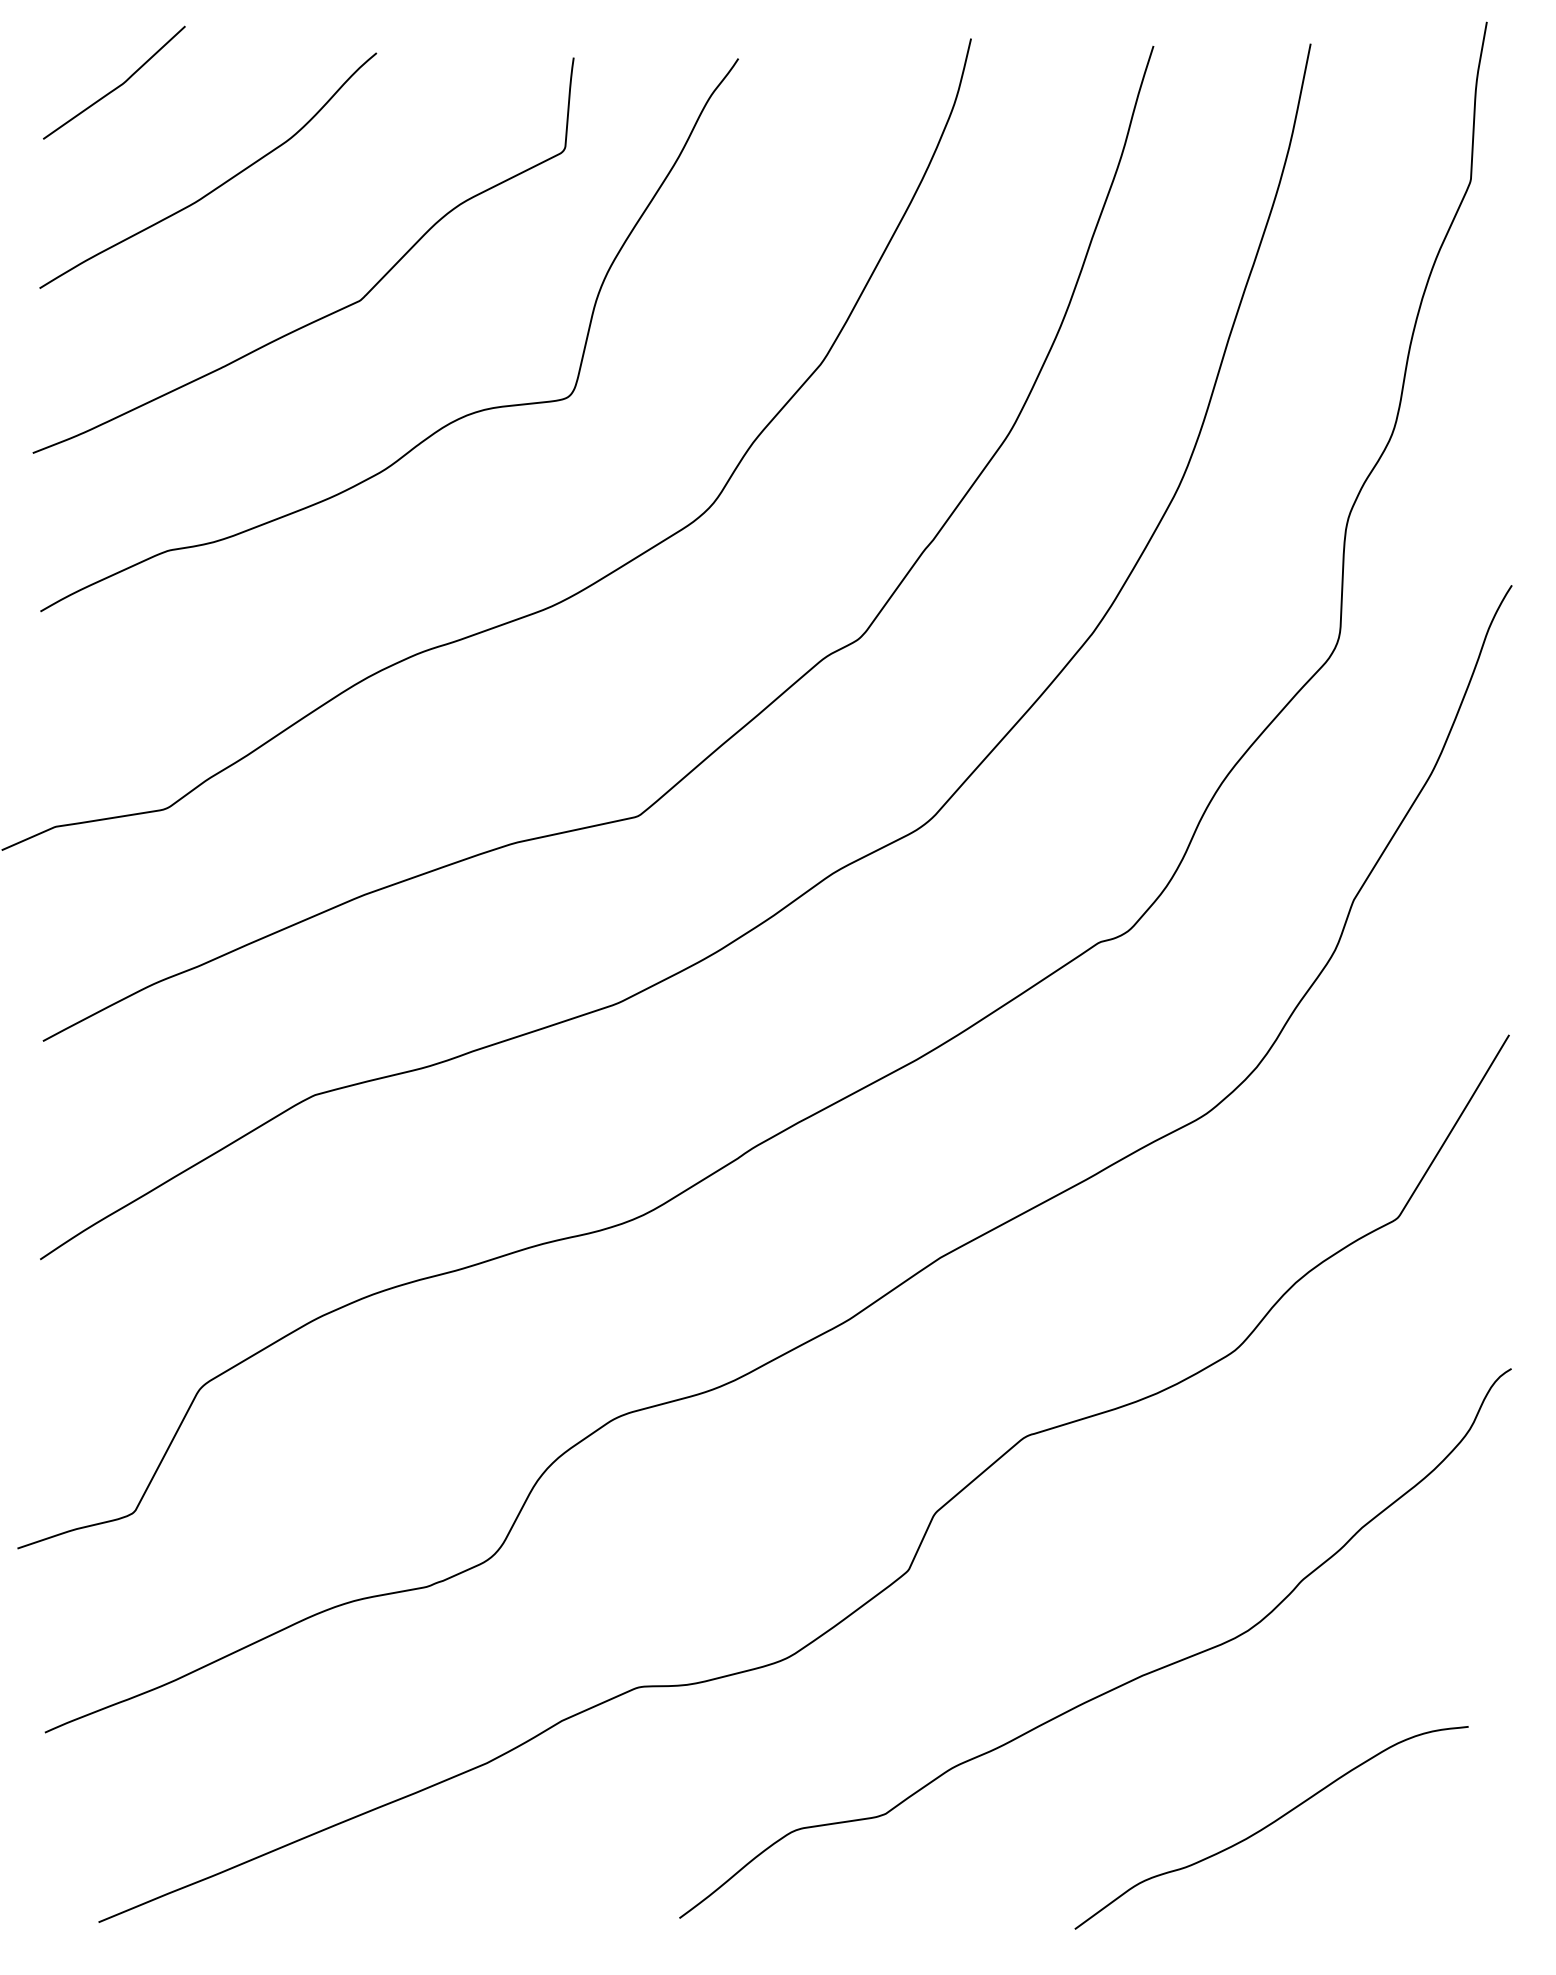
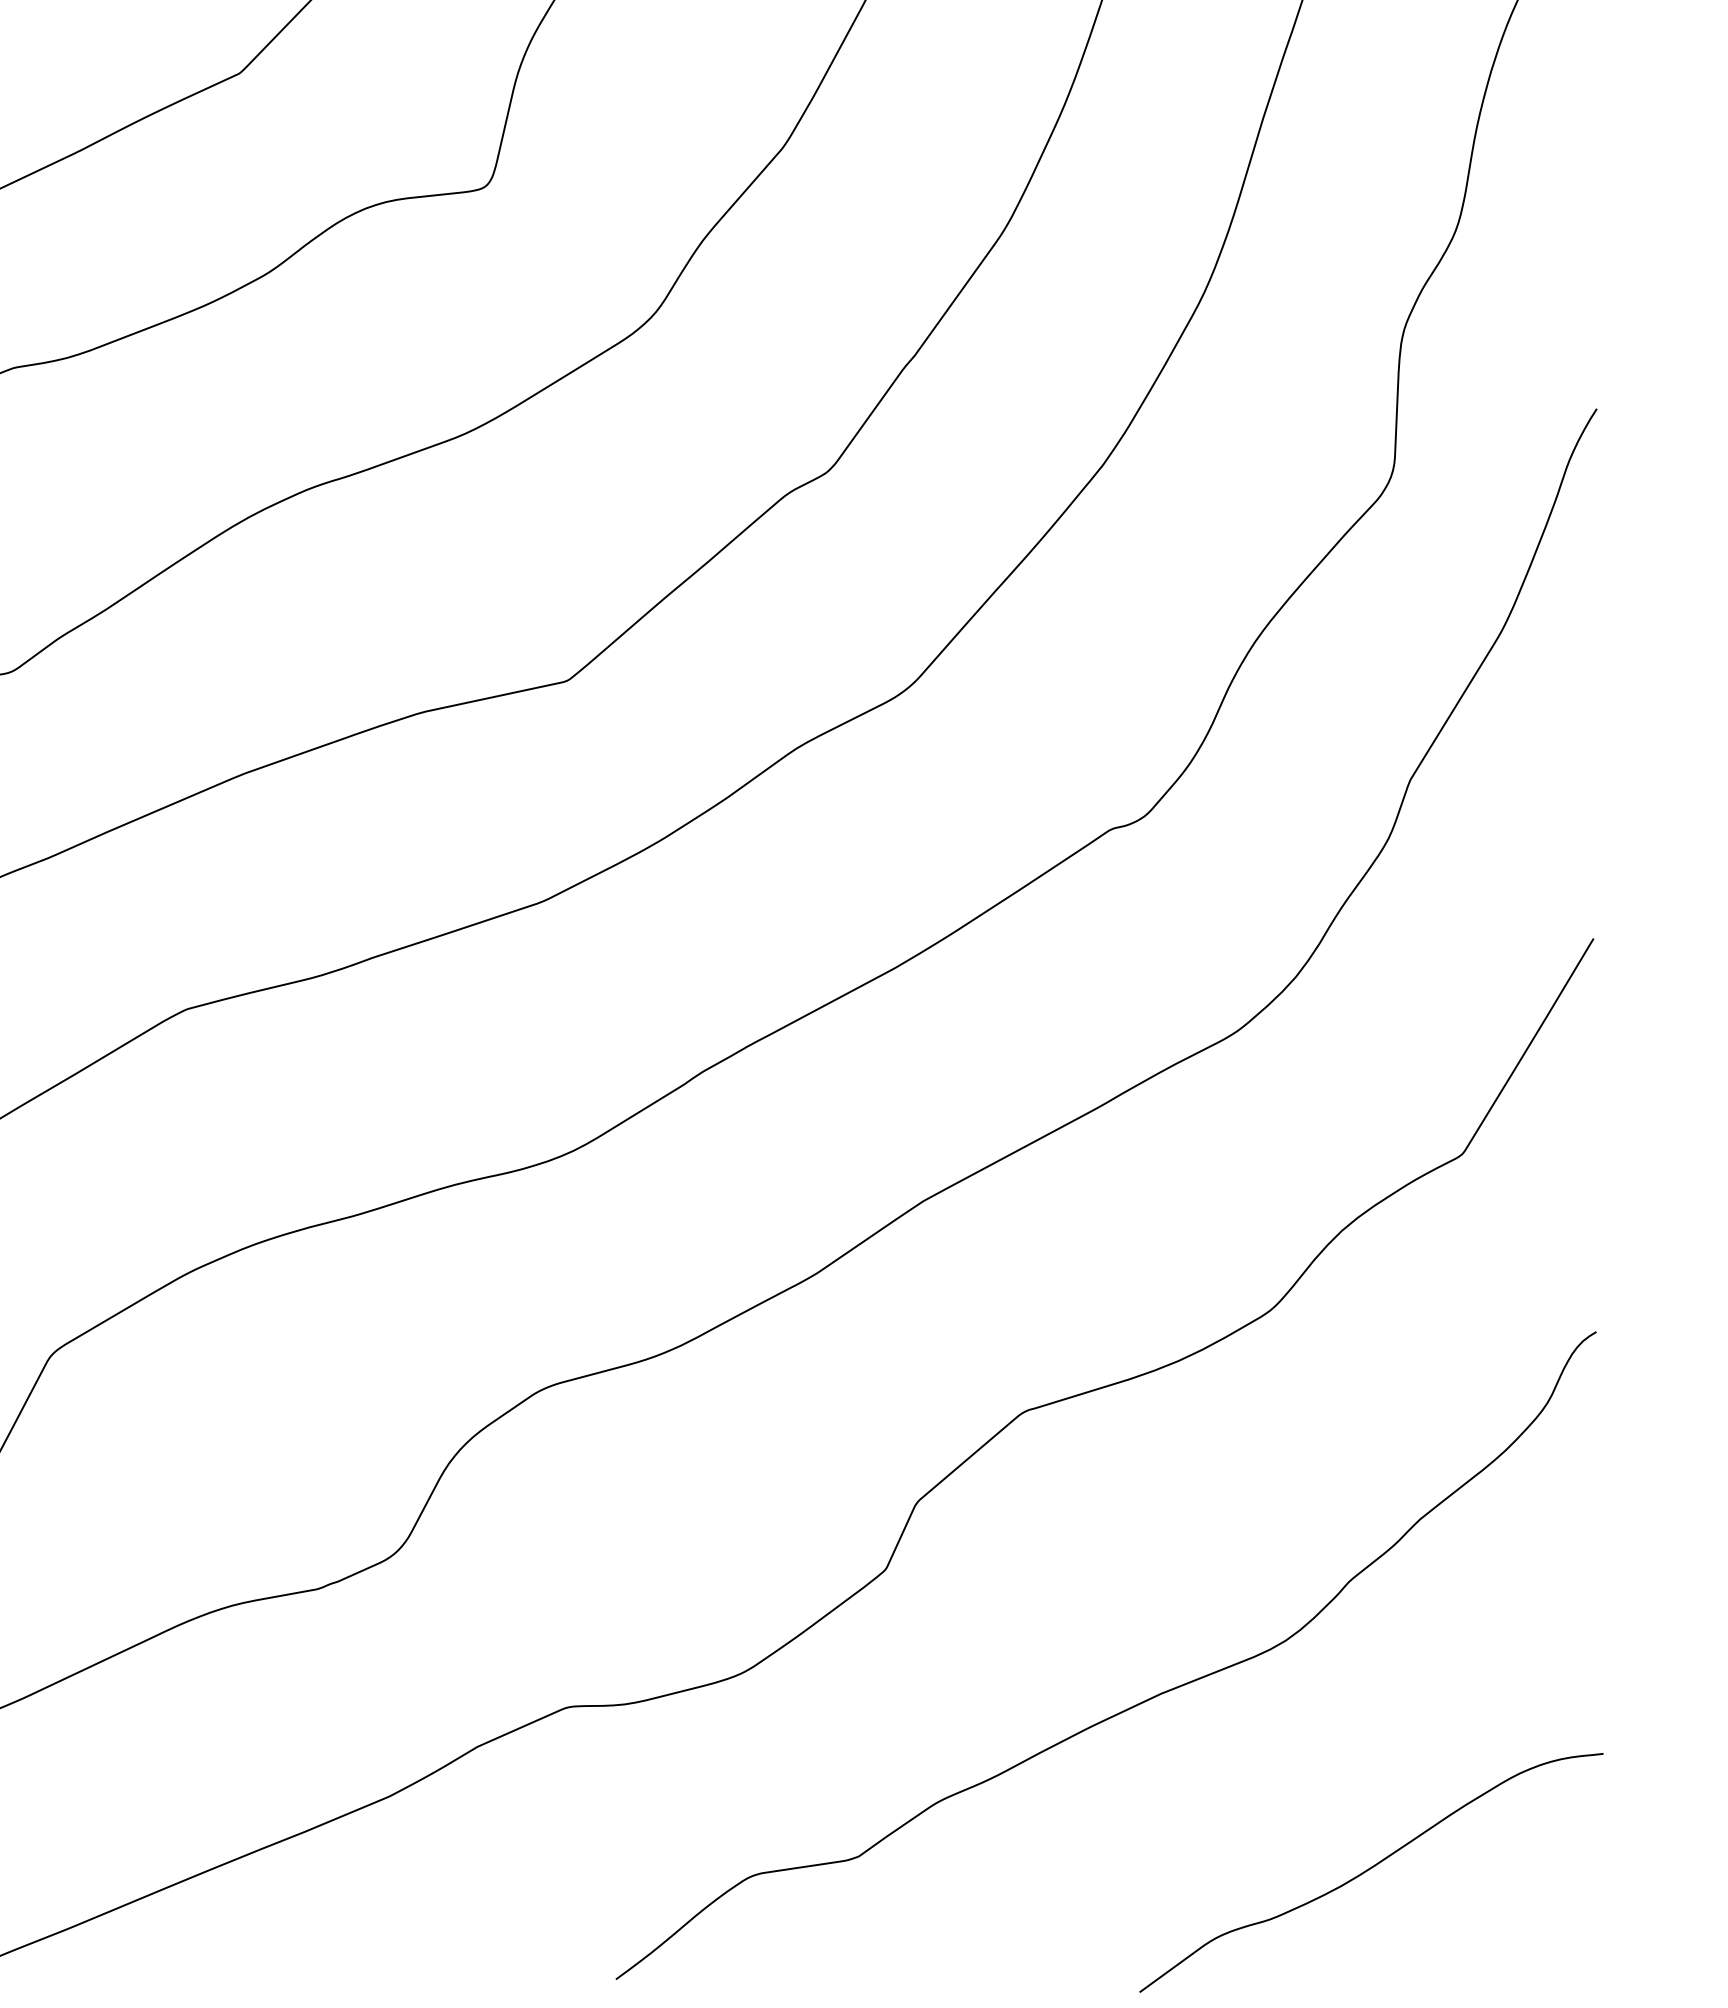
curve: (1270, 1825) -> (1370, 1870), moved

